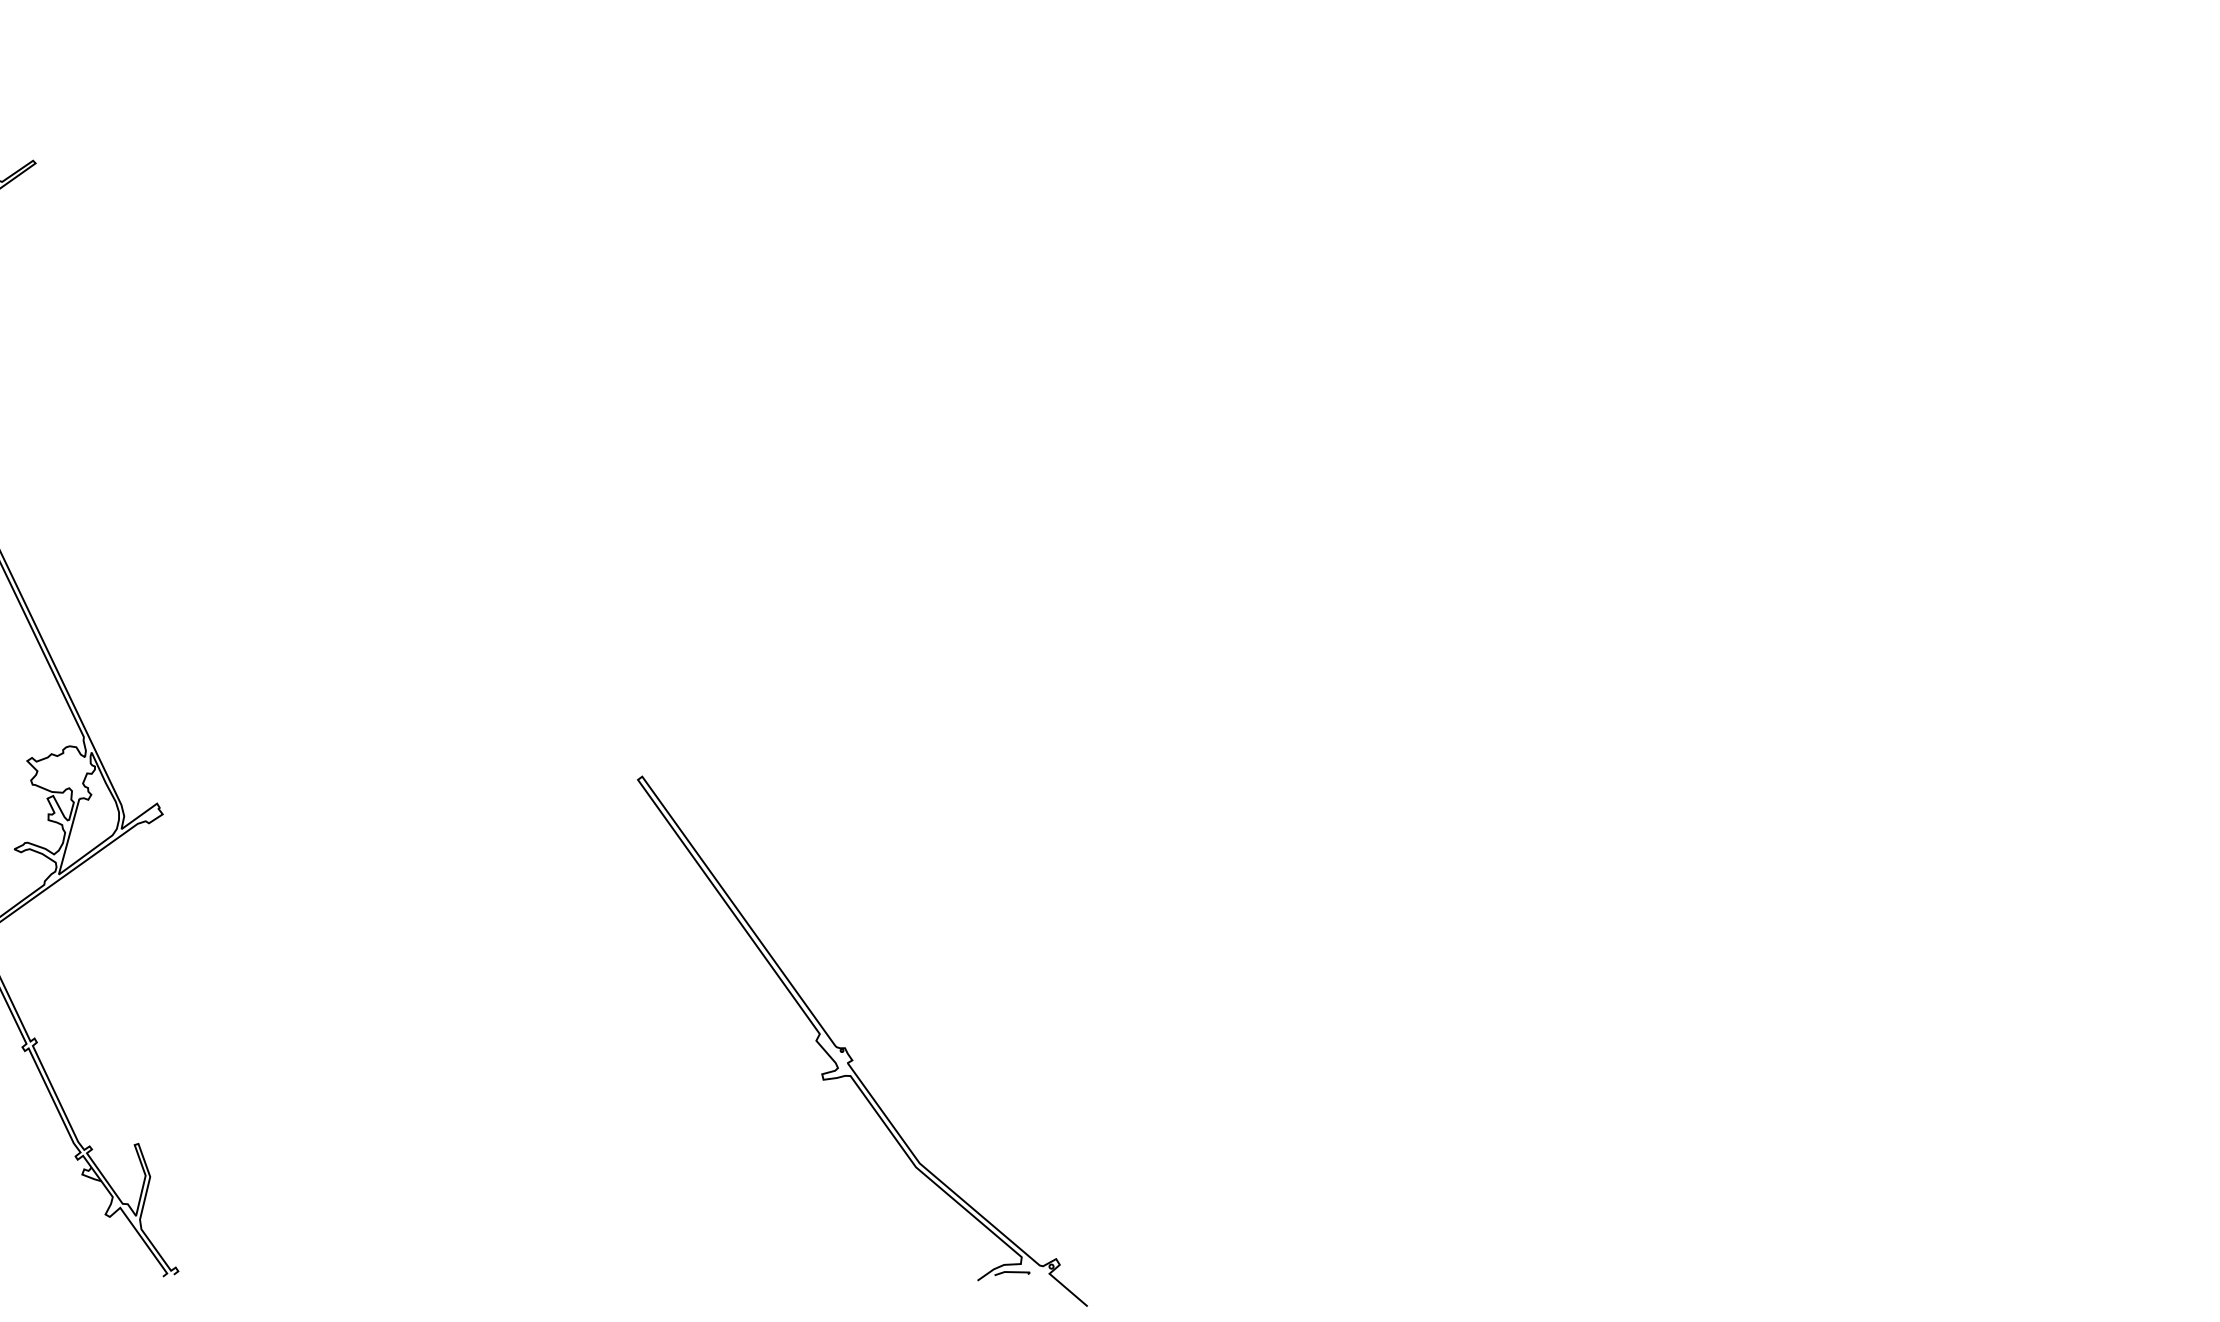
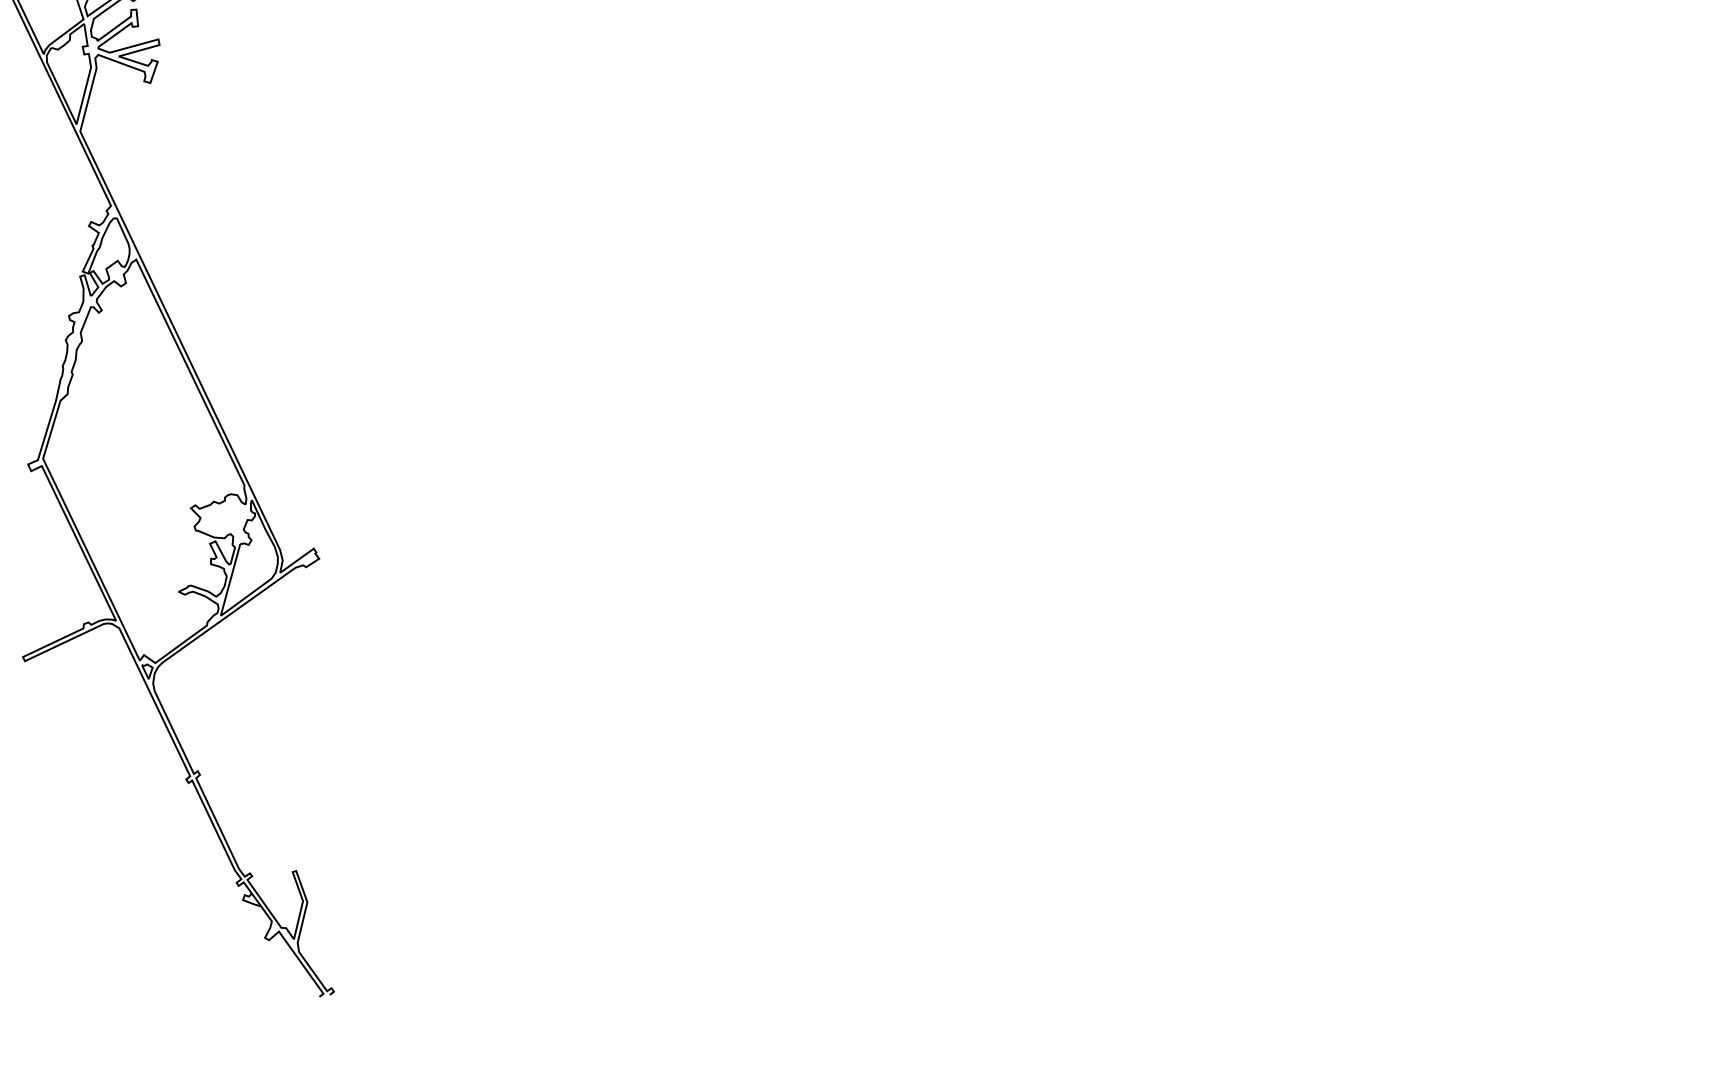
part: (846, 1048) -> (967, 780), removed

